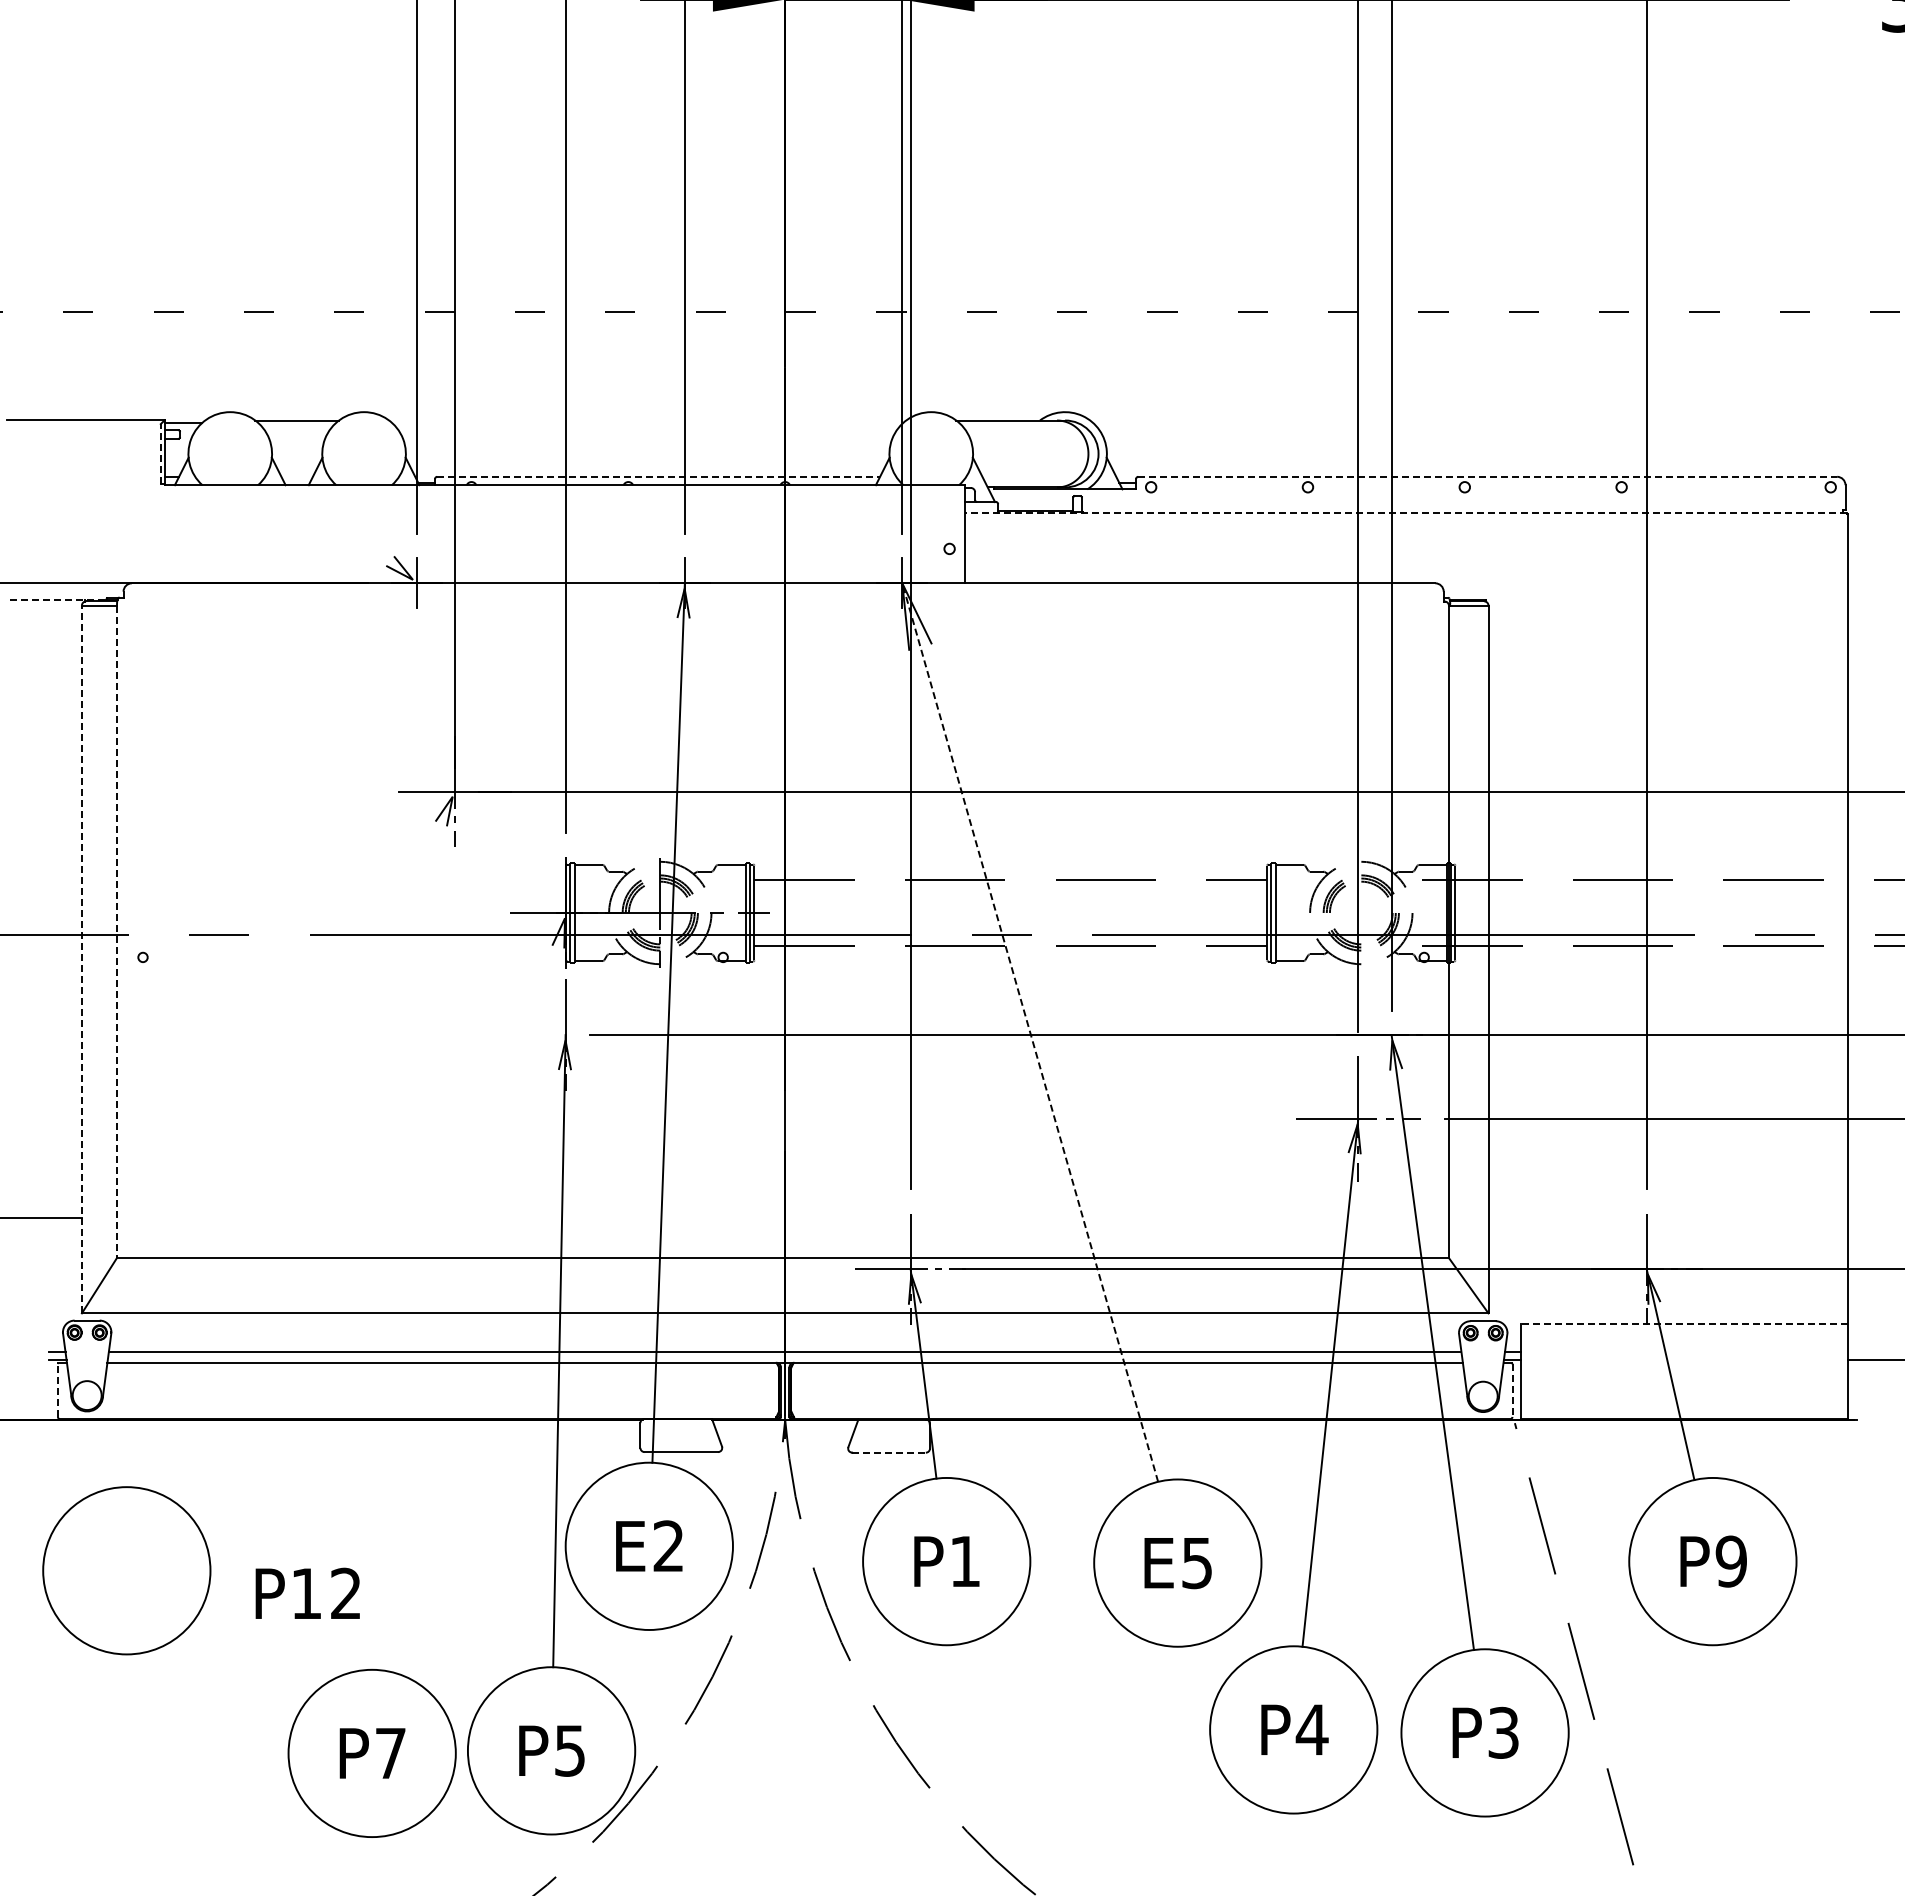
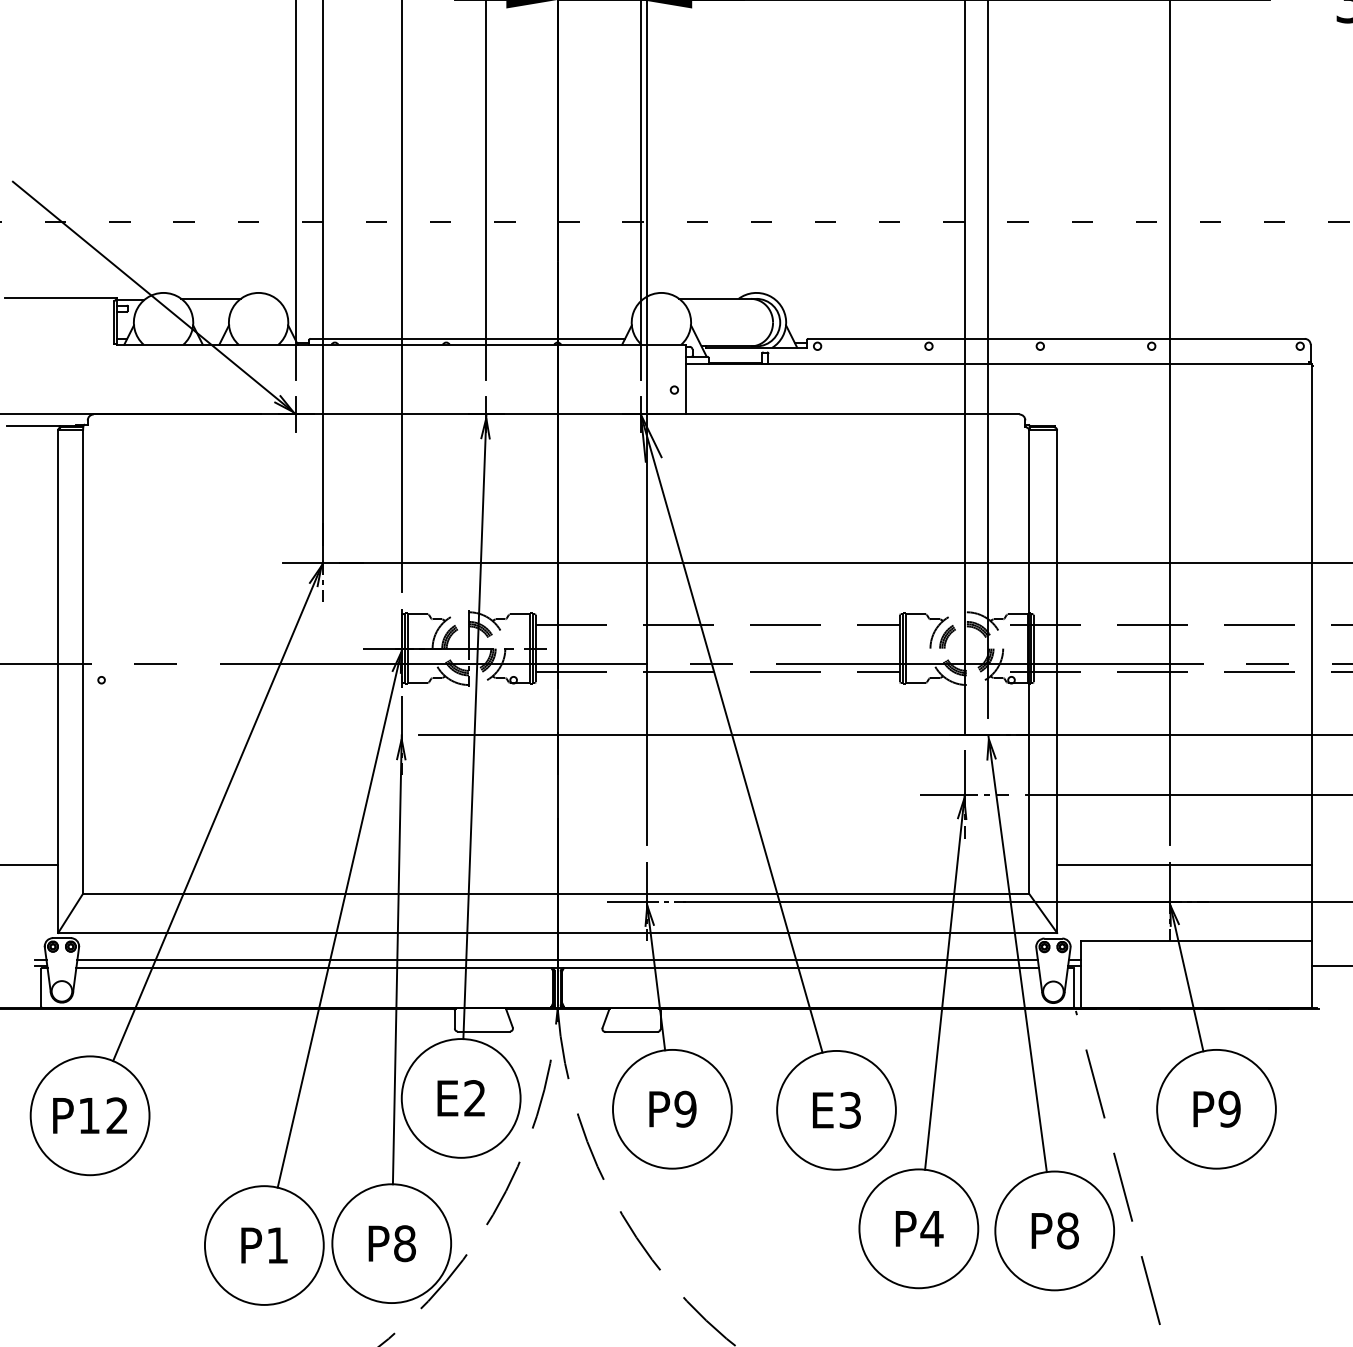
line: (217, 419) -> (154, 298), added
line: (160, 453) -> (114, 322), dashed -> solid
line: (659, 476) -> (468, 338), dashed -> solid
line: (1488, 476) -> (1057, 338), dashed -> solid
line: (1406, 512) -> (998, 364), dashed -> solid
line: (58, 599) -> (41, 425), dashed -> solid
line: (116, 932) -> (82, 662), dashed -> solid
line: (81, 959) -> (57, 681), dashed -> solid
line: (1030, 1032) -> (731, 733), dashed -> solid
line: (306, 1142) -> (217, 811), added
line: (1667, 1218) -> (1184, 865), added
line: (478, 1292) -> (339, 918), added
line: (1683, 1324) -> (1195, 940), dashed -> solid
line: (57, 1390) -> (40, 987), dashed -> solid
line: (1512, 1391) -> (1074, 988), dashed -> solid
line: (889, 1452) -> (631, 1031), dashed -> solid
text: (964, 1561) -> (685, 1109), P1 -> P9
text: (1197, 1562) -> (850, 1109), E5 -> E3
text: (307, 1592) -> (89, 1114), moved
text: (1503, 1732) -> (1067, 1230), P3 -> P8
text: (569, 1750) -> (404, 1243), P5 -> P8
text: (390, 1753) -> (277, 1245), P7 -> P1

